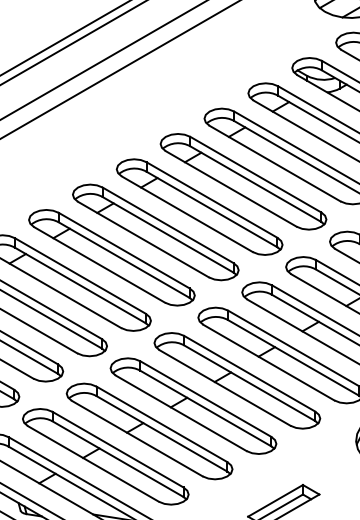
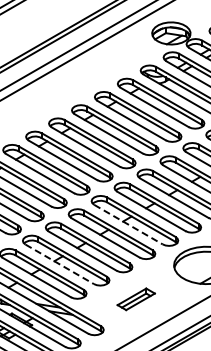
line: (268, 362) -> (128, 224), solid -> dashed
line: (138, 438) -> (60, 264), solid -> dashed

